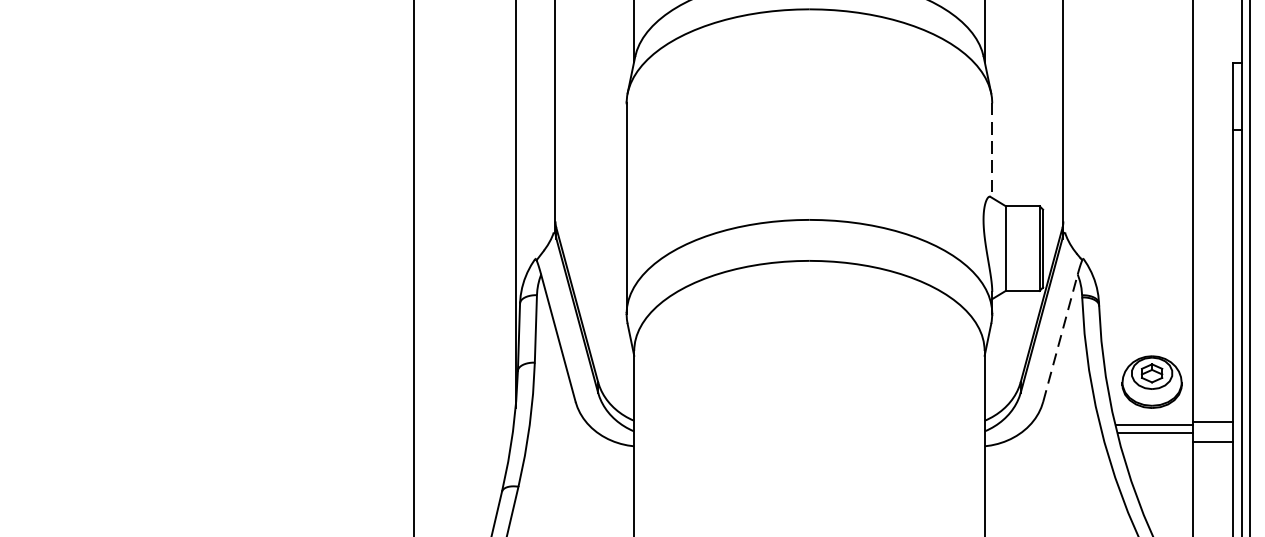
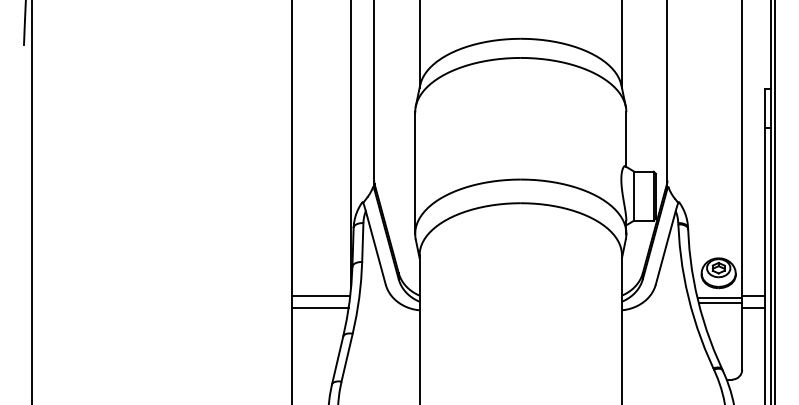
line: (992, 152) -> (626, 140), dashed -> solid
line: (1059, 337) -> (665, 247), dashed -> solid
line: (464, 422) -> (321, 296), added
line: (462, 441) -> (320, 307), added

